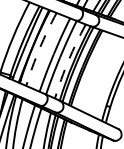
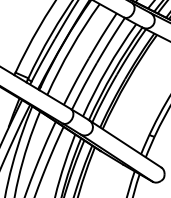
arc: (39, 48) -> (71, 48), dashed -> solid
arc: (68, 60) -> (107, 68), dashed -> solid

